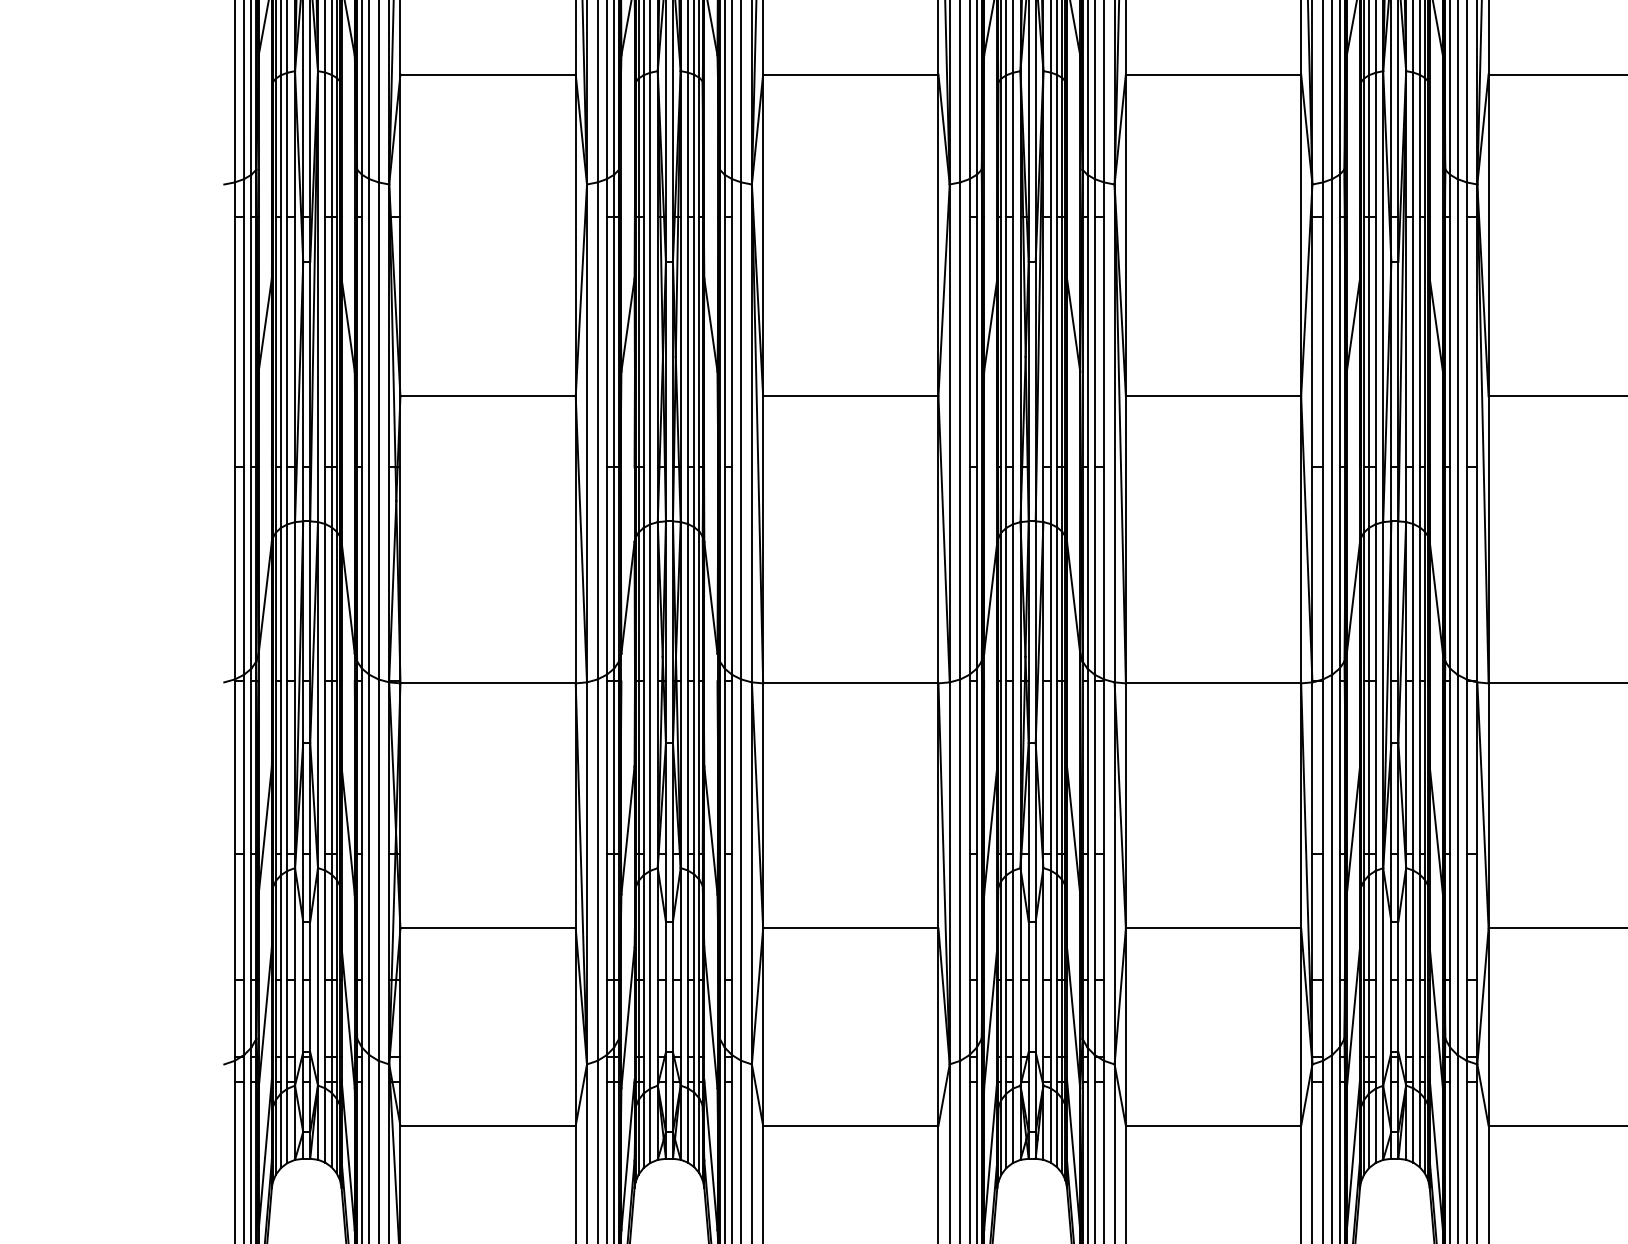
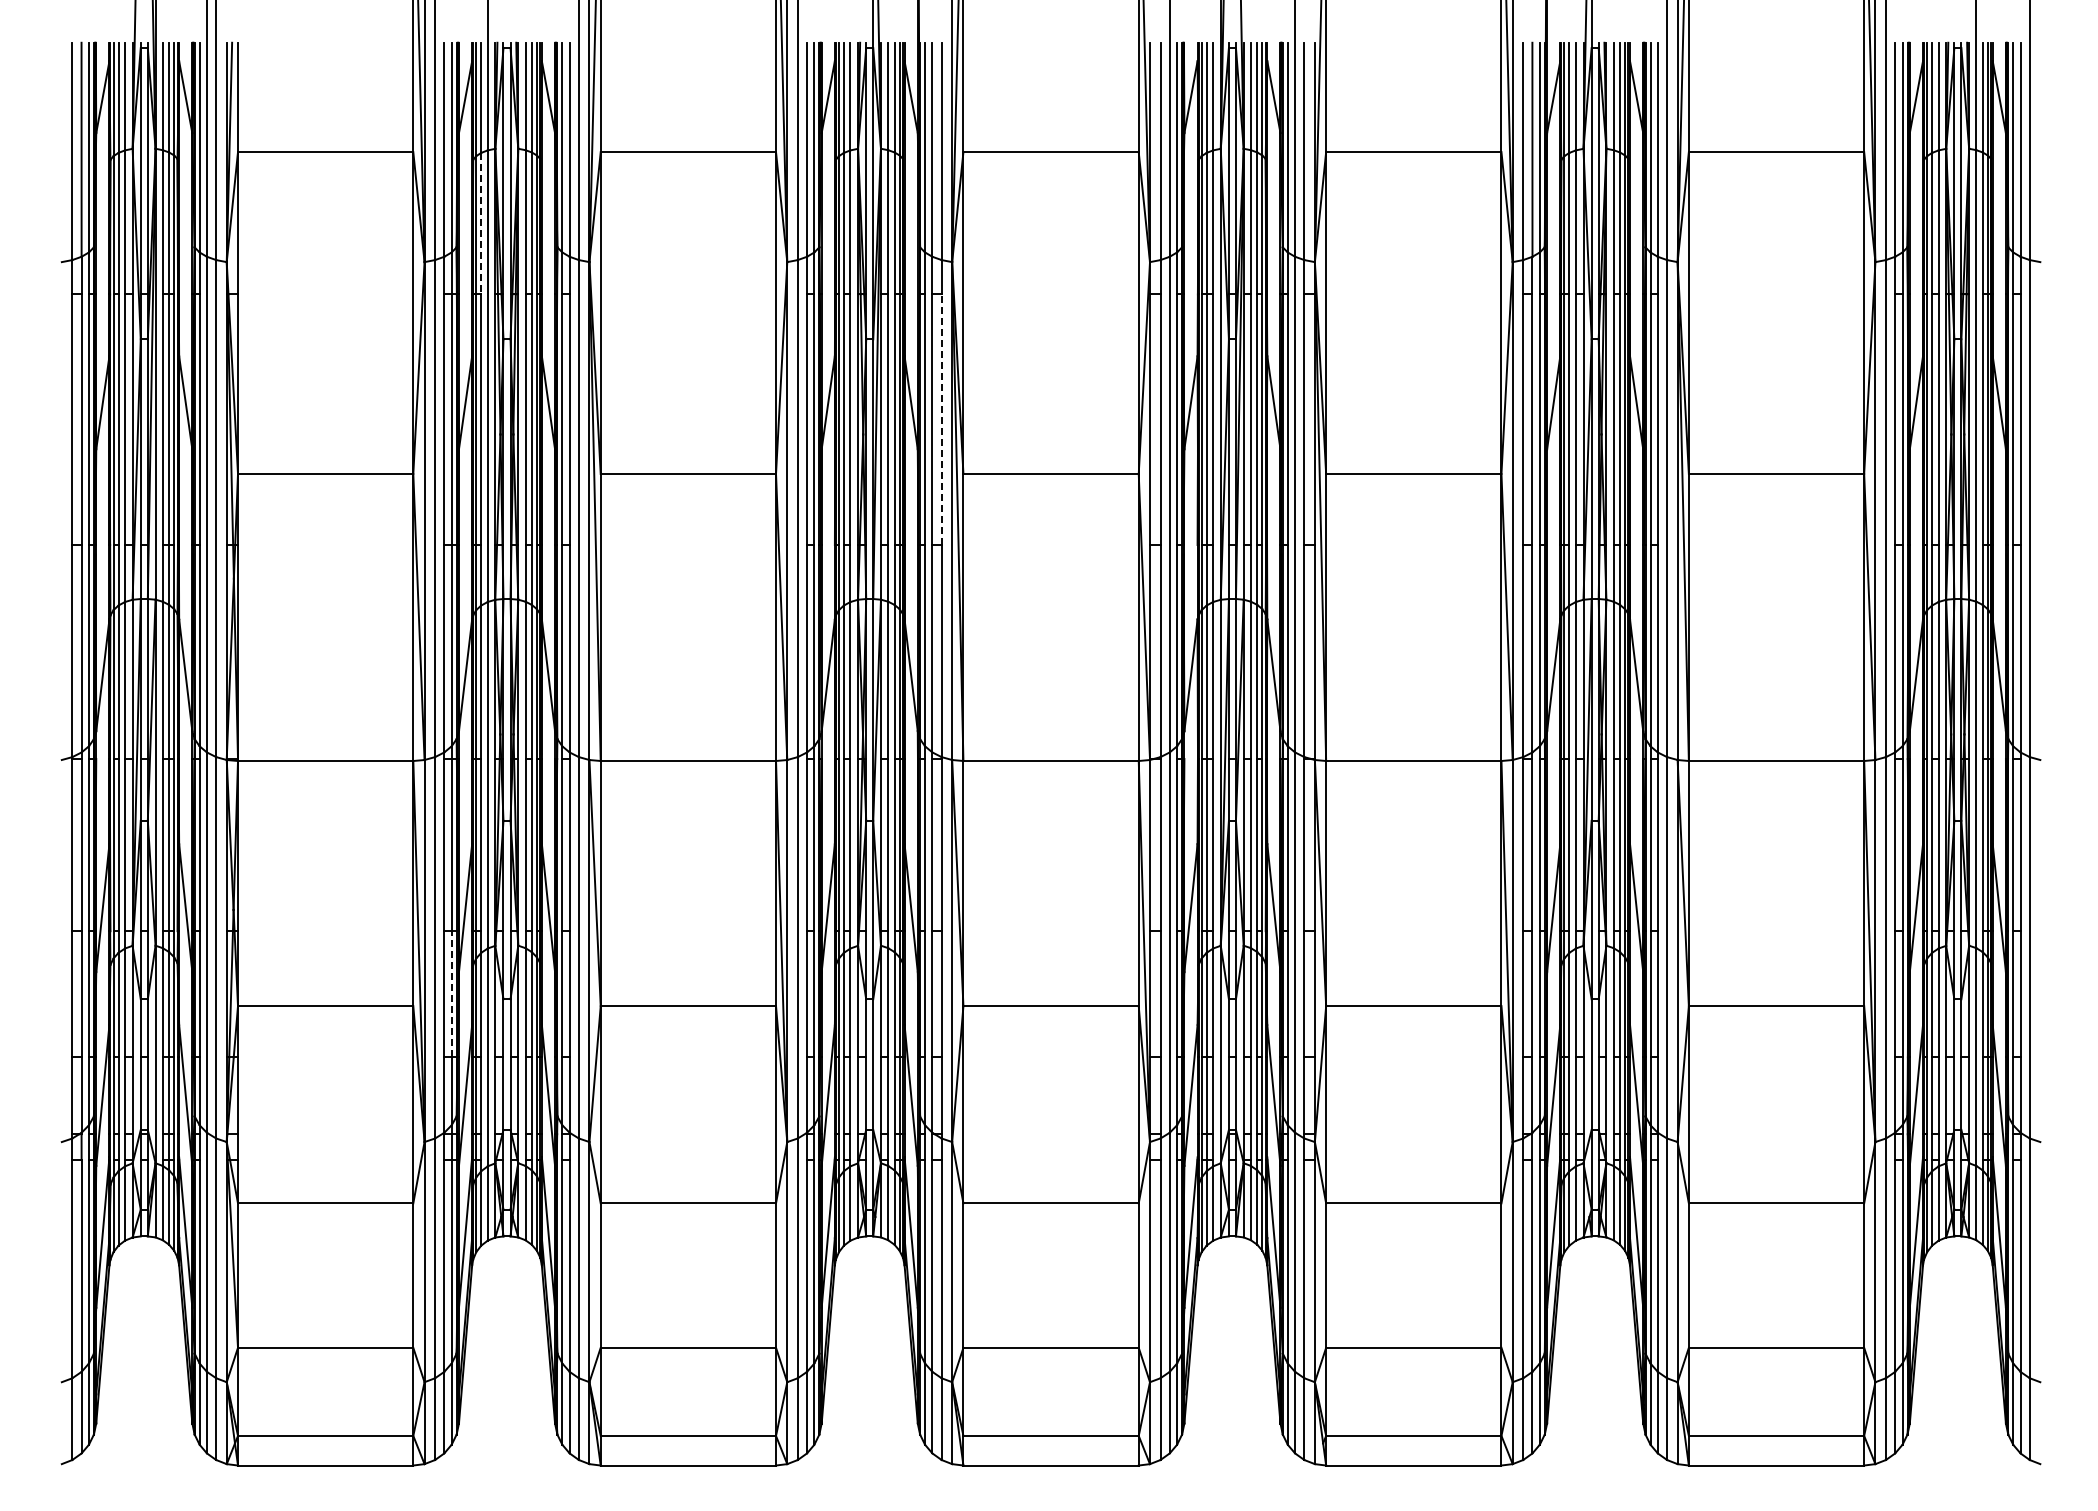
line: (643, 145) -> (481, 223), solid -> dashed
line: (1103, 341) -> (941, 419), solid -> dashed
line: (613, 915) -> (451, 993), solid -> dashed

